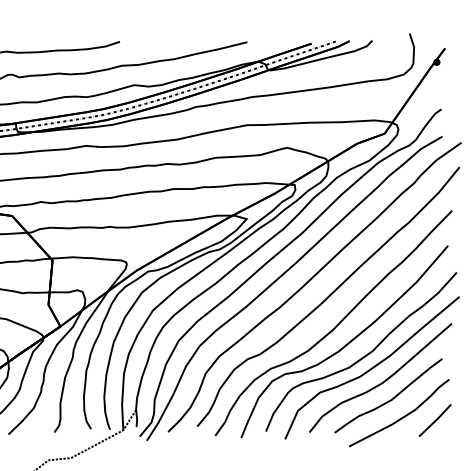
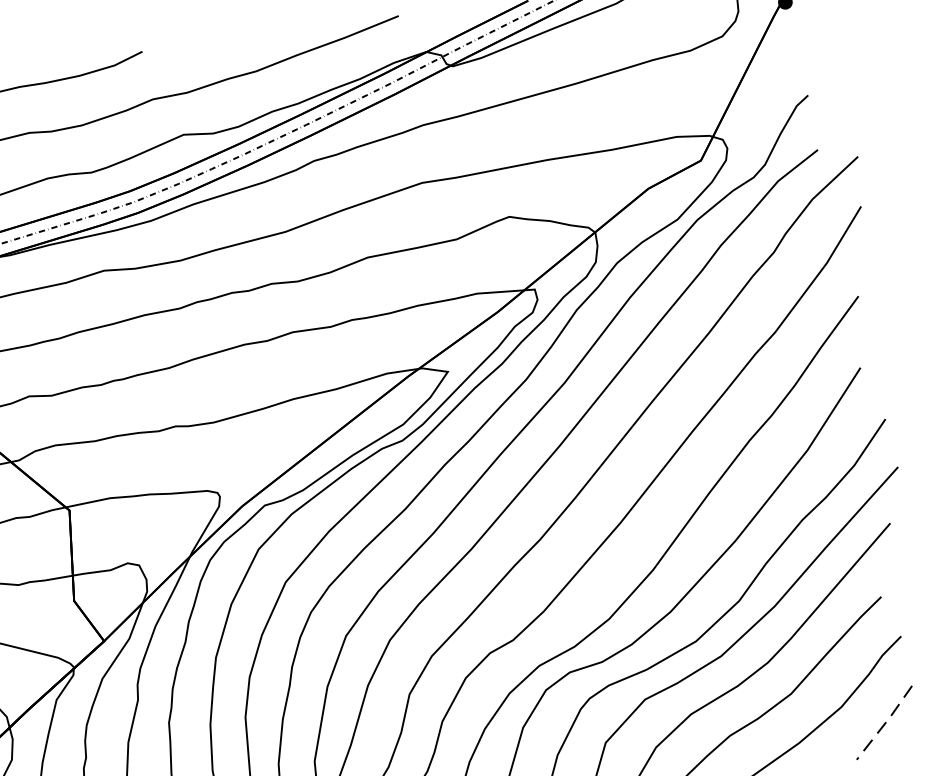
line: (435, 420) -> (885, 722), solid -> dashed

